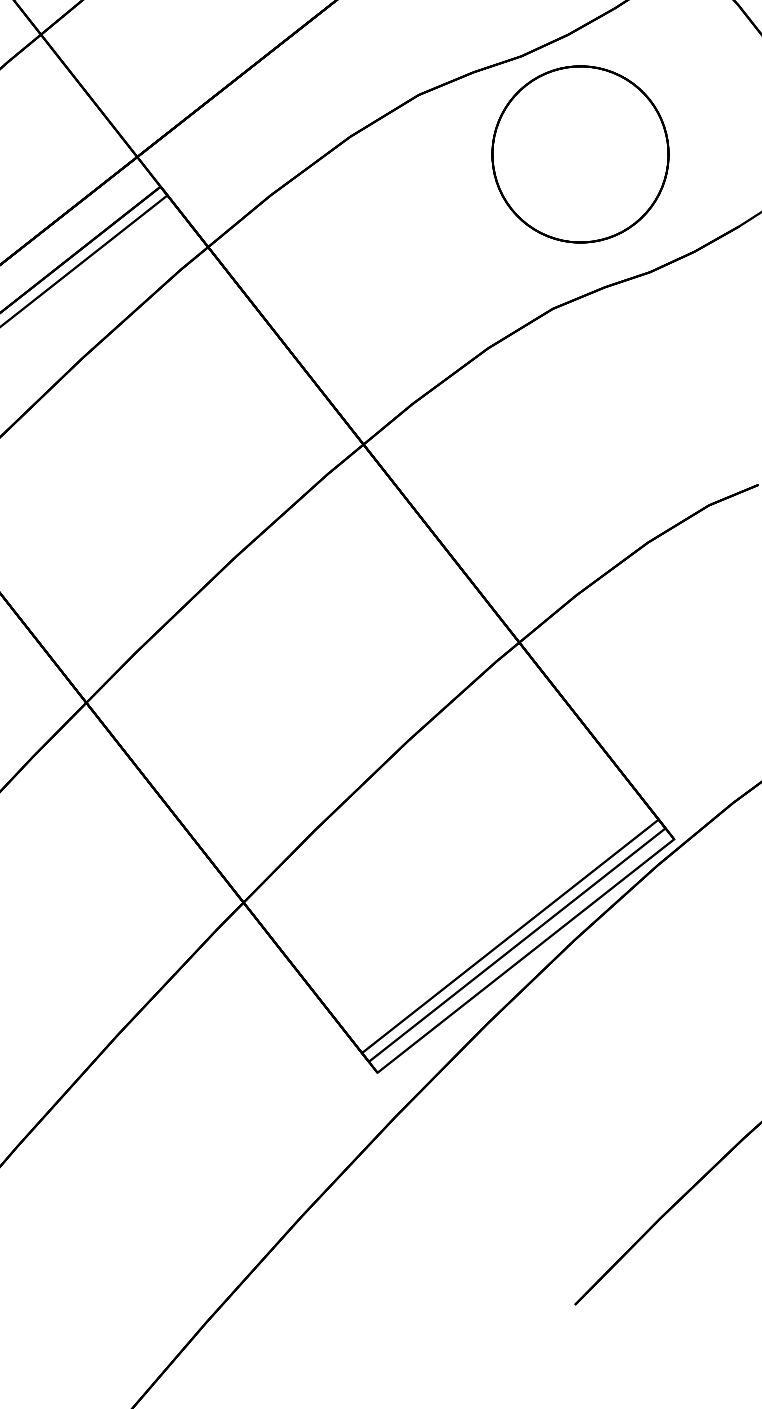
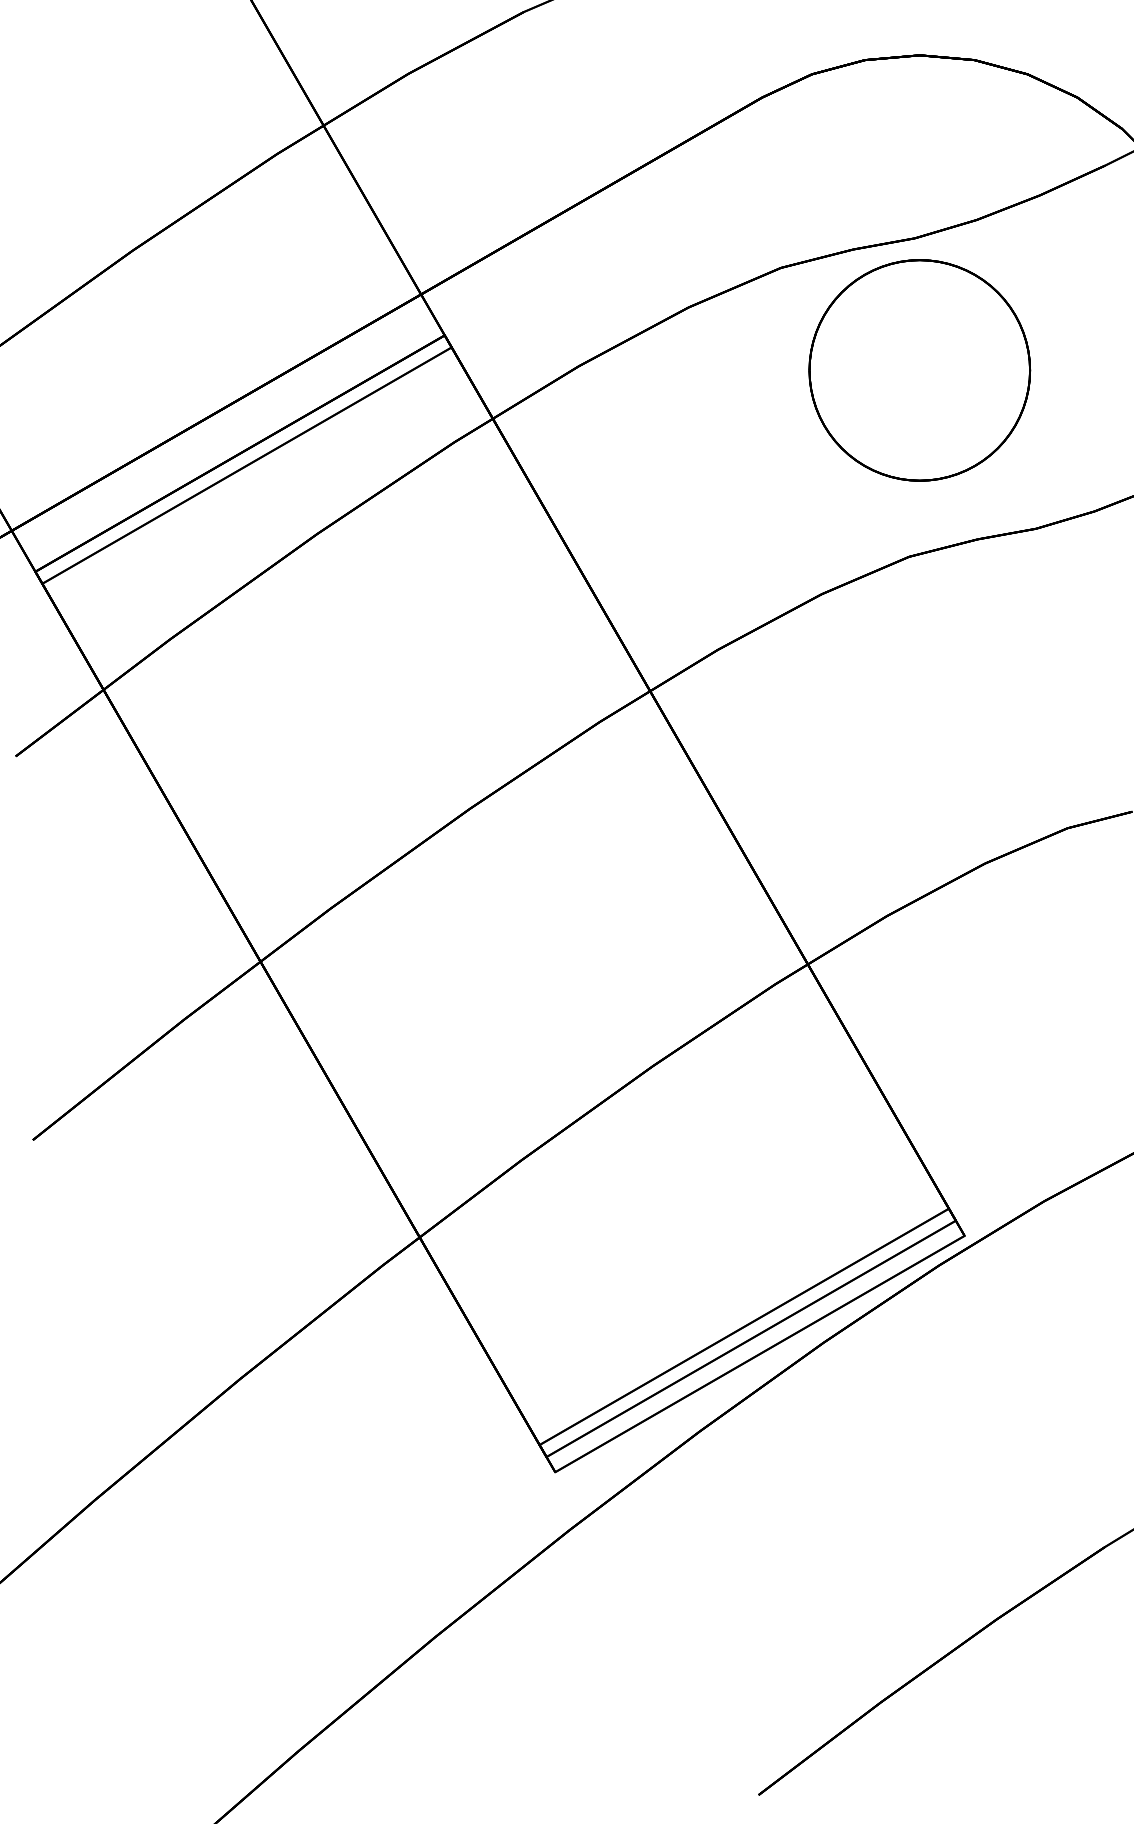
part: (580, 154) -> (919, 370), moved

